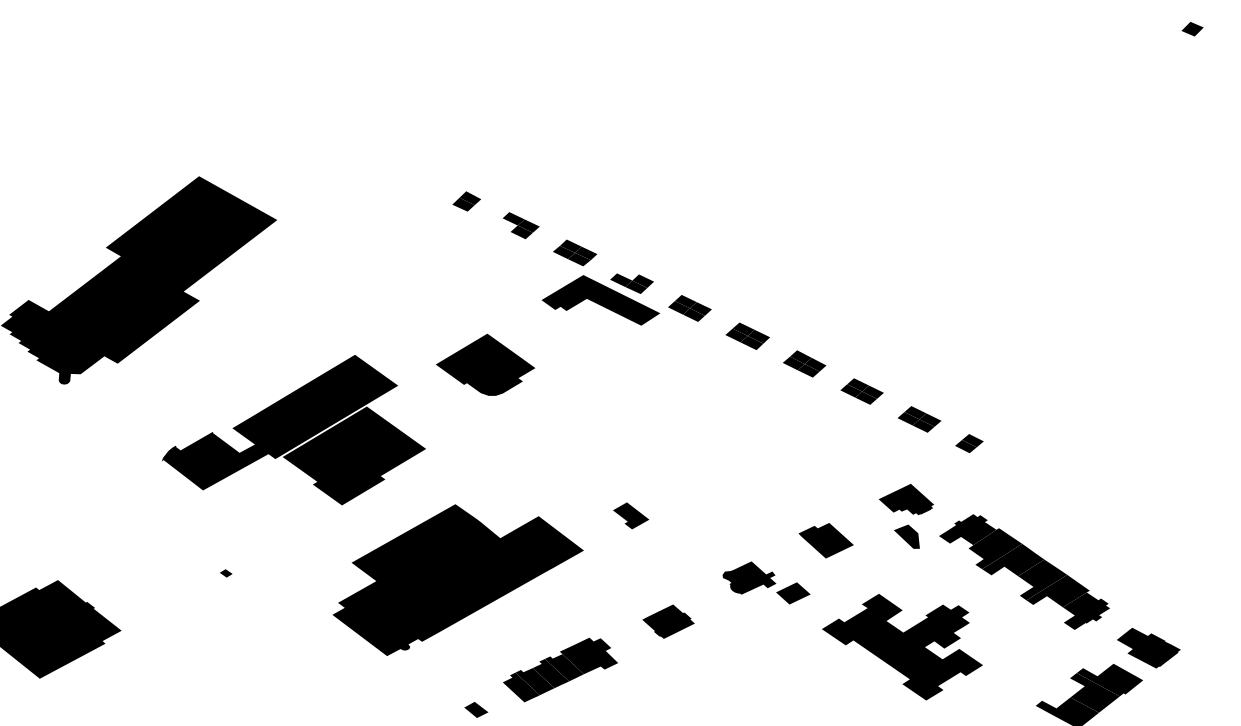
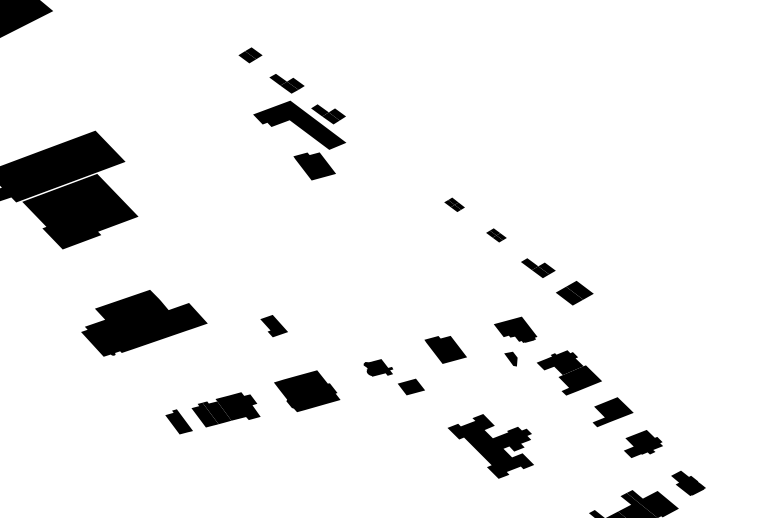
part: (466, 201) -> (207, 24), removed
fill: (513, 218) -> (242, 44), removed
fill: (570, 245) -> (284, 75), removed
part: (689, 308) -> (370, 143), removed
part: (747, 335) -> (412, 173), removed
part: (626, 348) -> (314, 165), added
part: (804, 363) -> (454, 204), size x0.6
part: (485, 364) -> (198, 157), removed
part: (861, 391) -> (496, 235), size x0.6
fill: (915, 412) -> (536, 260), removed
part: (969, 443) -> (574, 293), size x1.6
part: (631, 515) -> (274, 326), moved
part: (906, 536) -> (510, 358), size x0.7
fill: (1013, 559) -> (592, 392), removed
part: (749, 577) -> (378, 367), size x0.7
part: (457, 579) -> (144, 325), size x0.6
fill: (1057, 590) -> (623, 423), removed
part: (668, 621) -> (307, 390), size x1.6
part: (902, 647) -> (490, 446), size x0.7
part: (1148, 648) -> (687, 483), size x0.7
fill: (534, 681) -> (190, 419), removed
fill: (476, 709) -> (140, 433), removed

